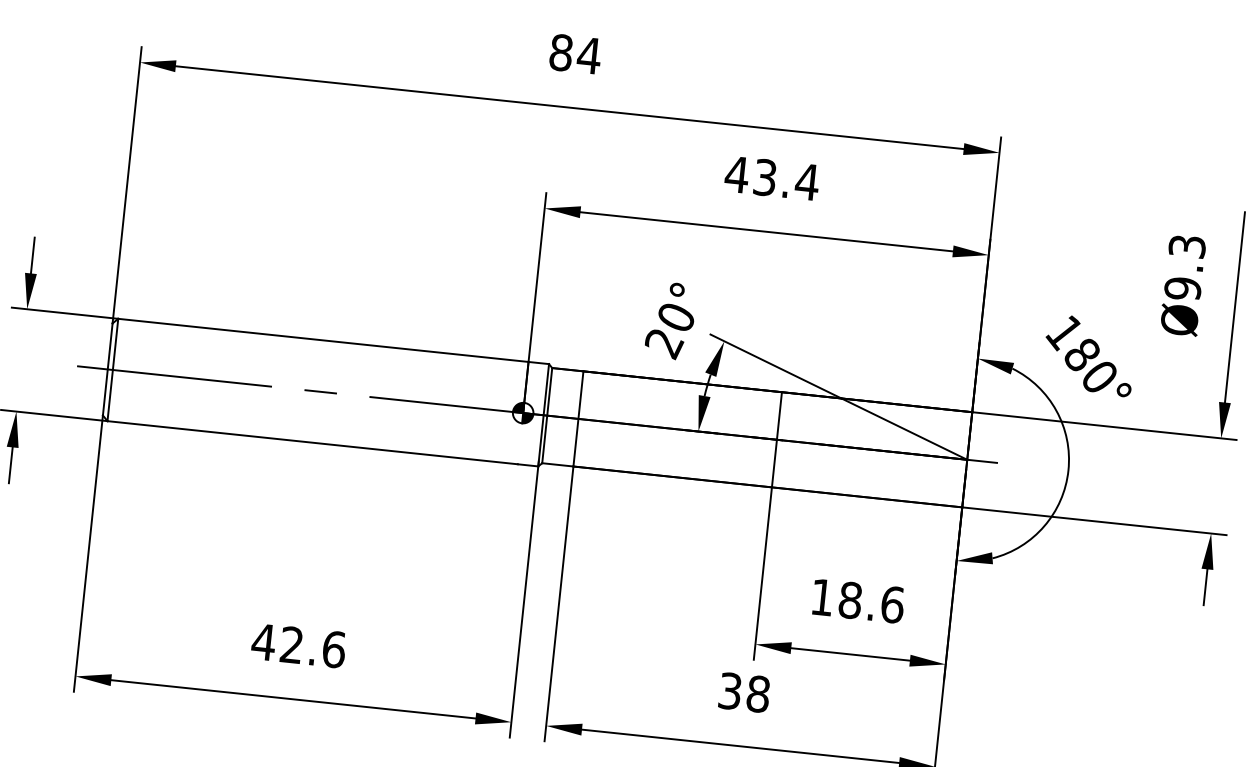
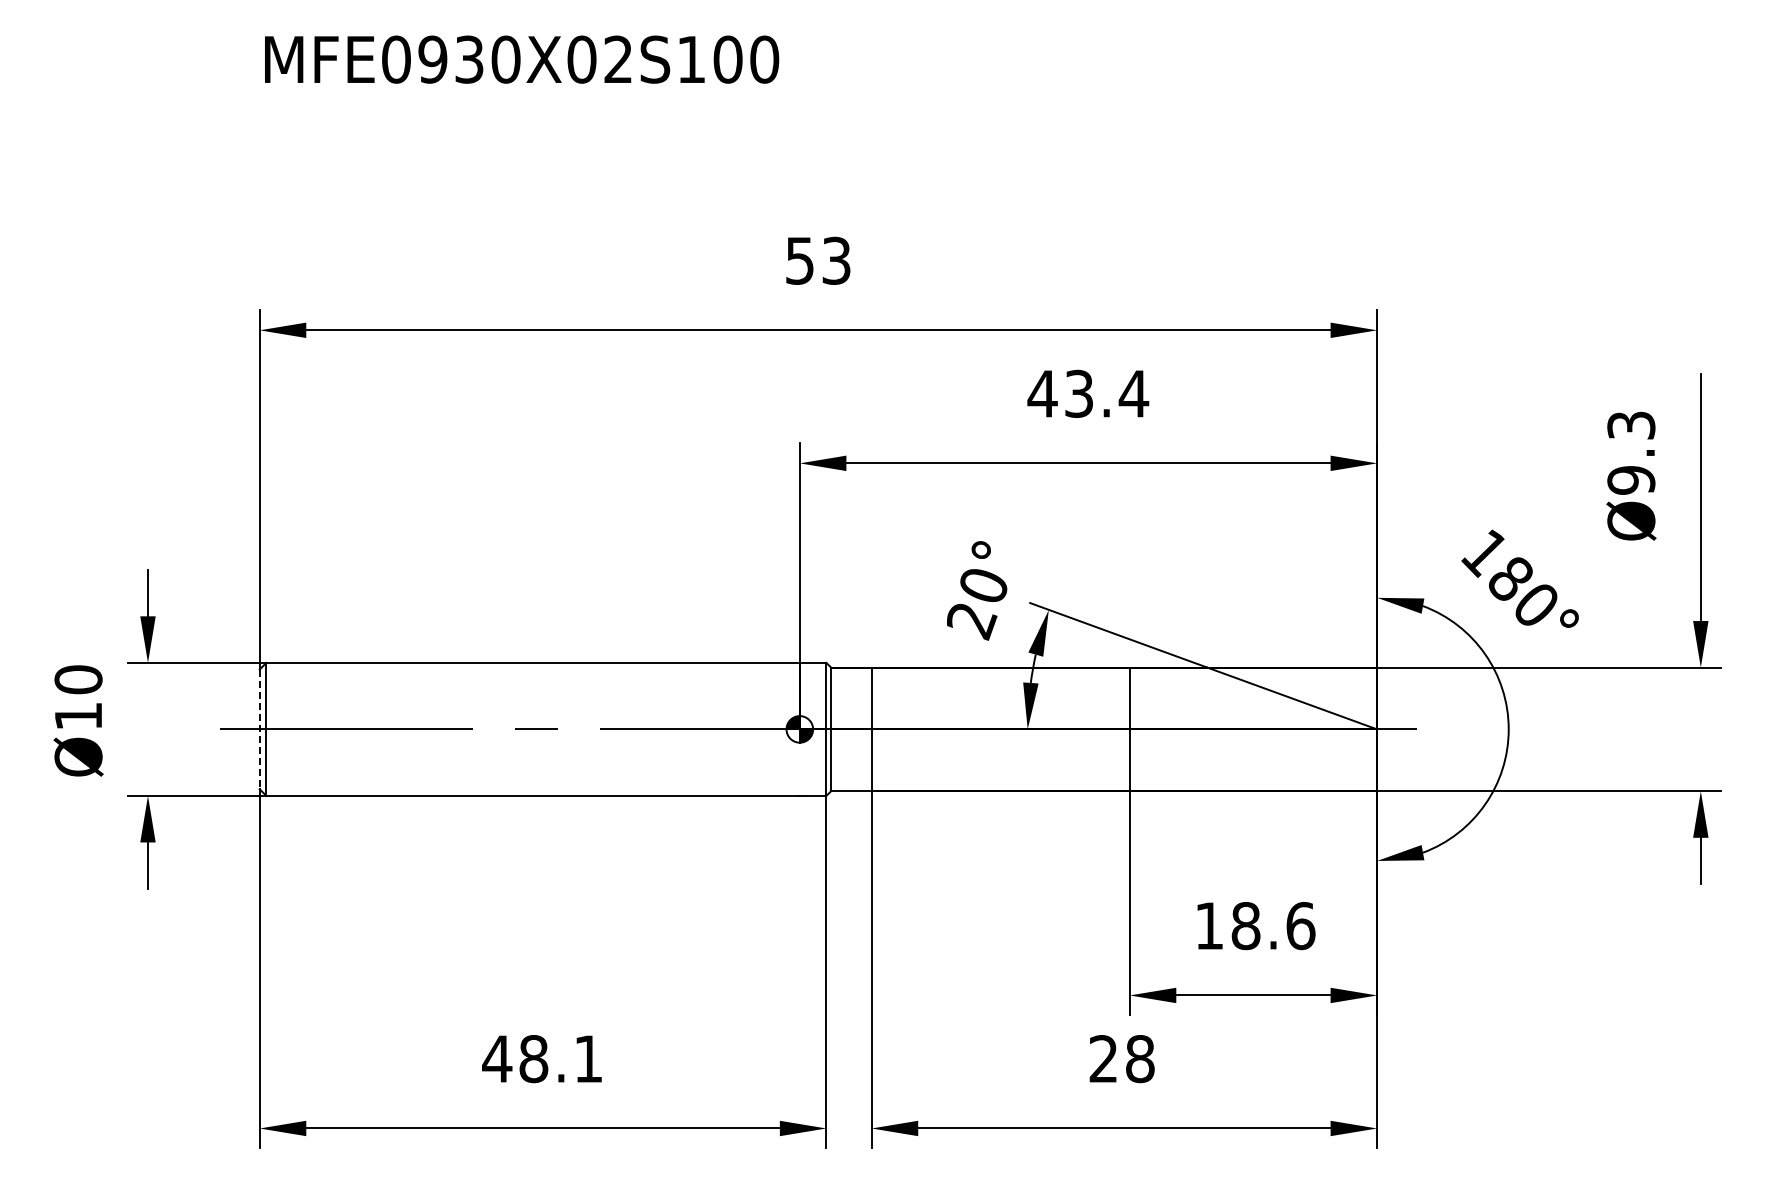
text: (575, 53) -> (818, 260), 84 -> 53
line: (107, 369) -> (259, 729), solid -> dashed
text: (313, 647) -> (561, 1059), 42.6 -> 48.1
text: (730, 691) -> (1103, 1059), 38 -> 28

